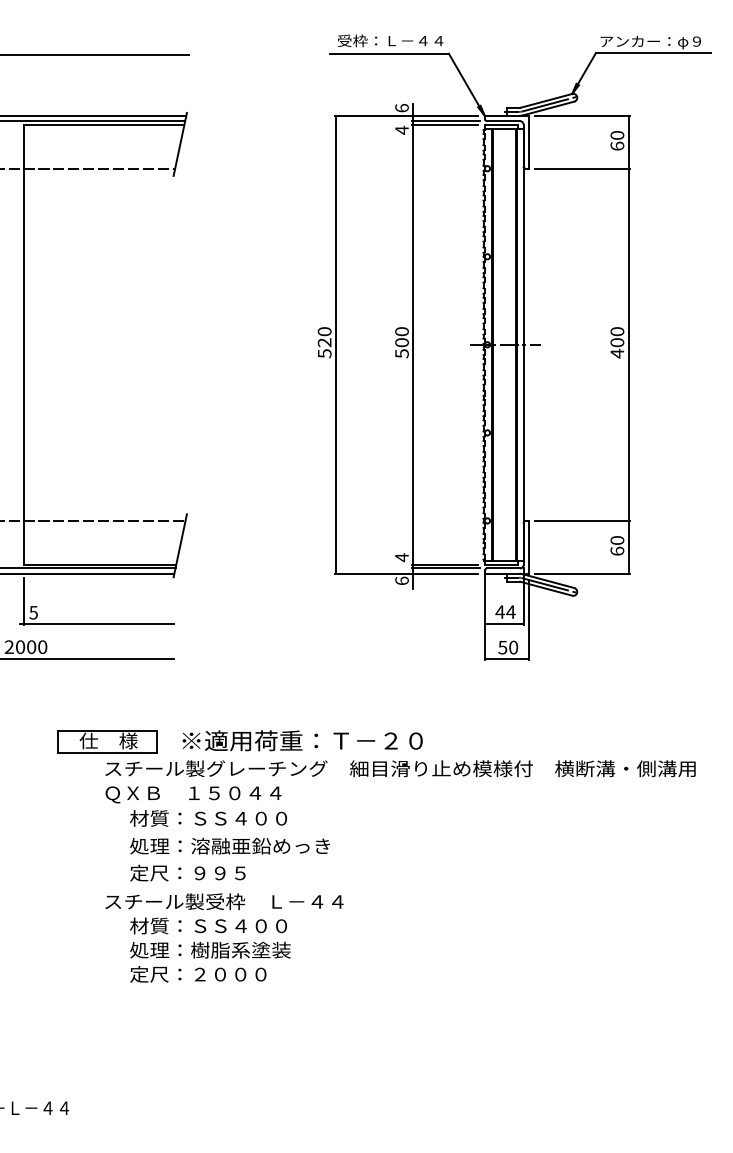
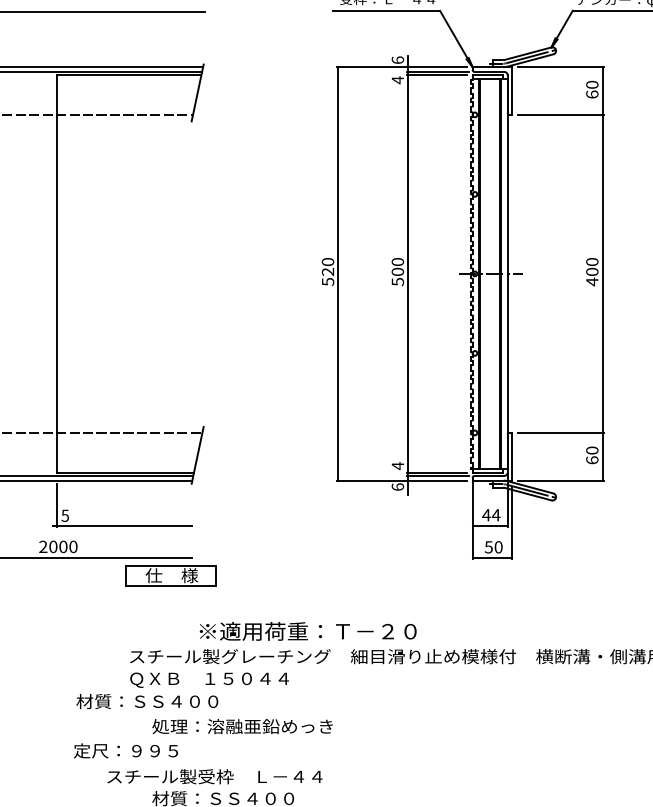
part: (107, 741) -> (170, 576), moved
text: (208, 818) -> (147, 701), moved
text: (187, 872) -> (125, 750), moved
text: (224, 901) -> (215, 776), moved

